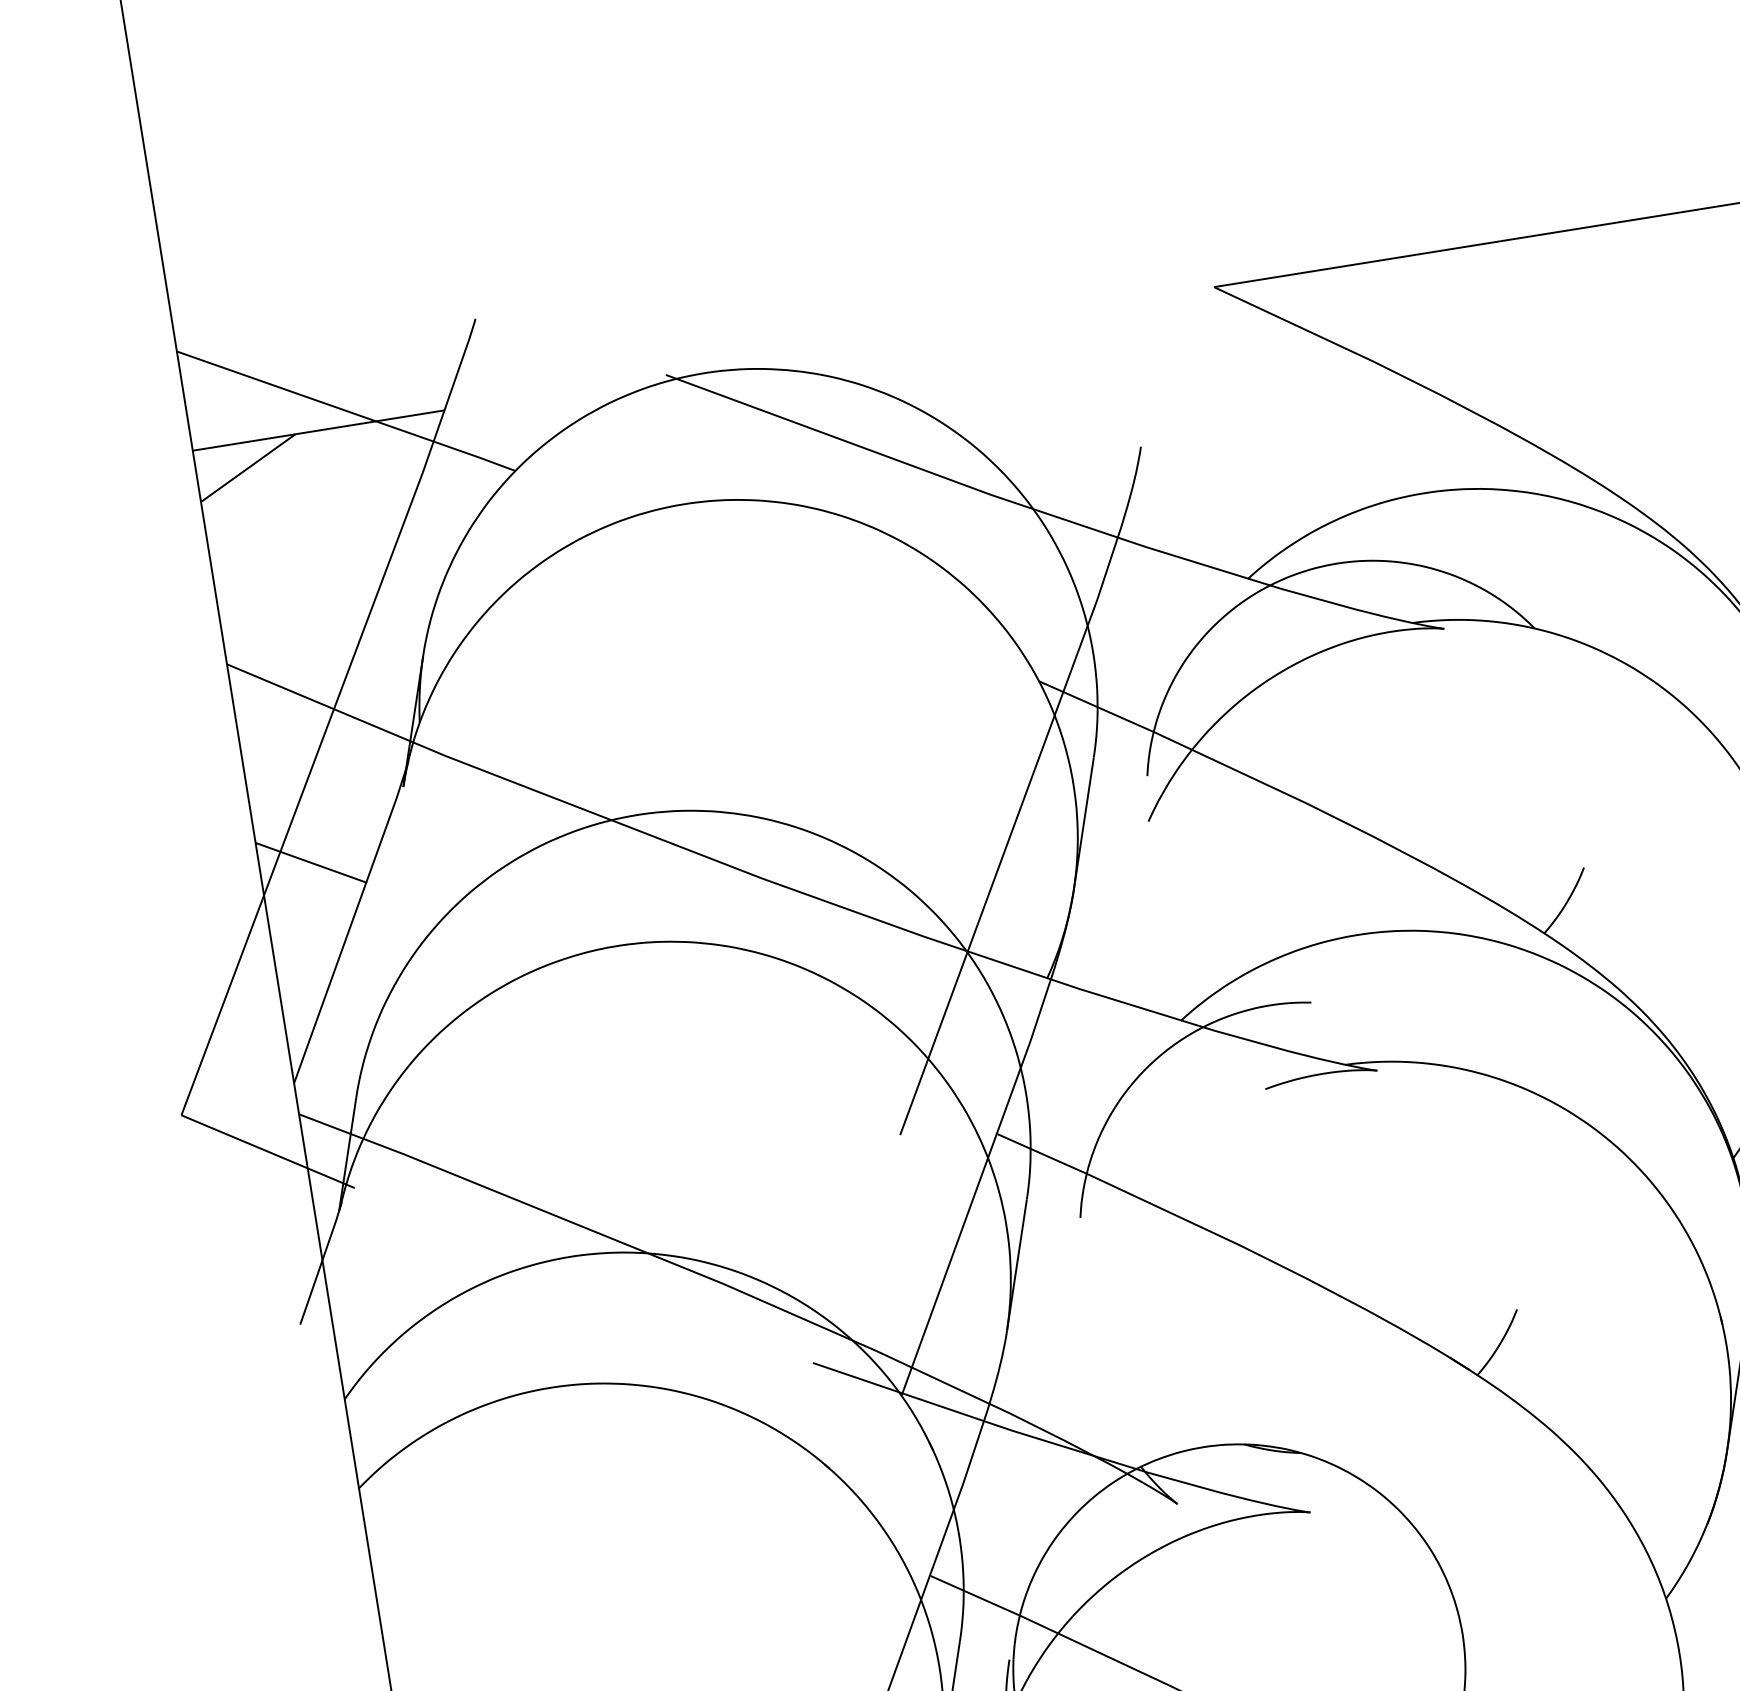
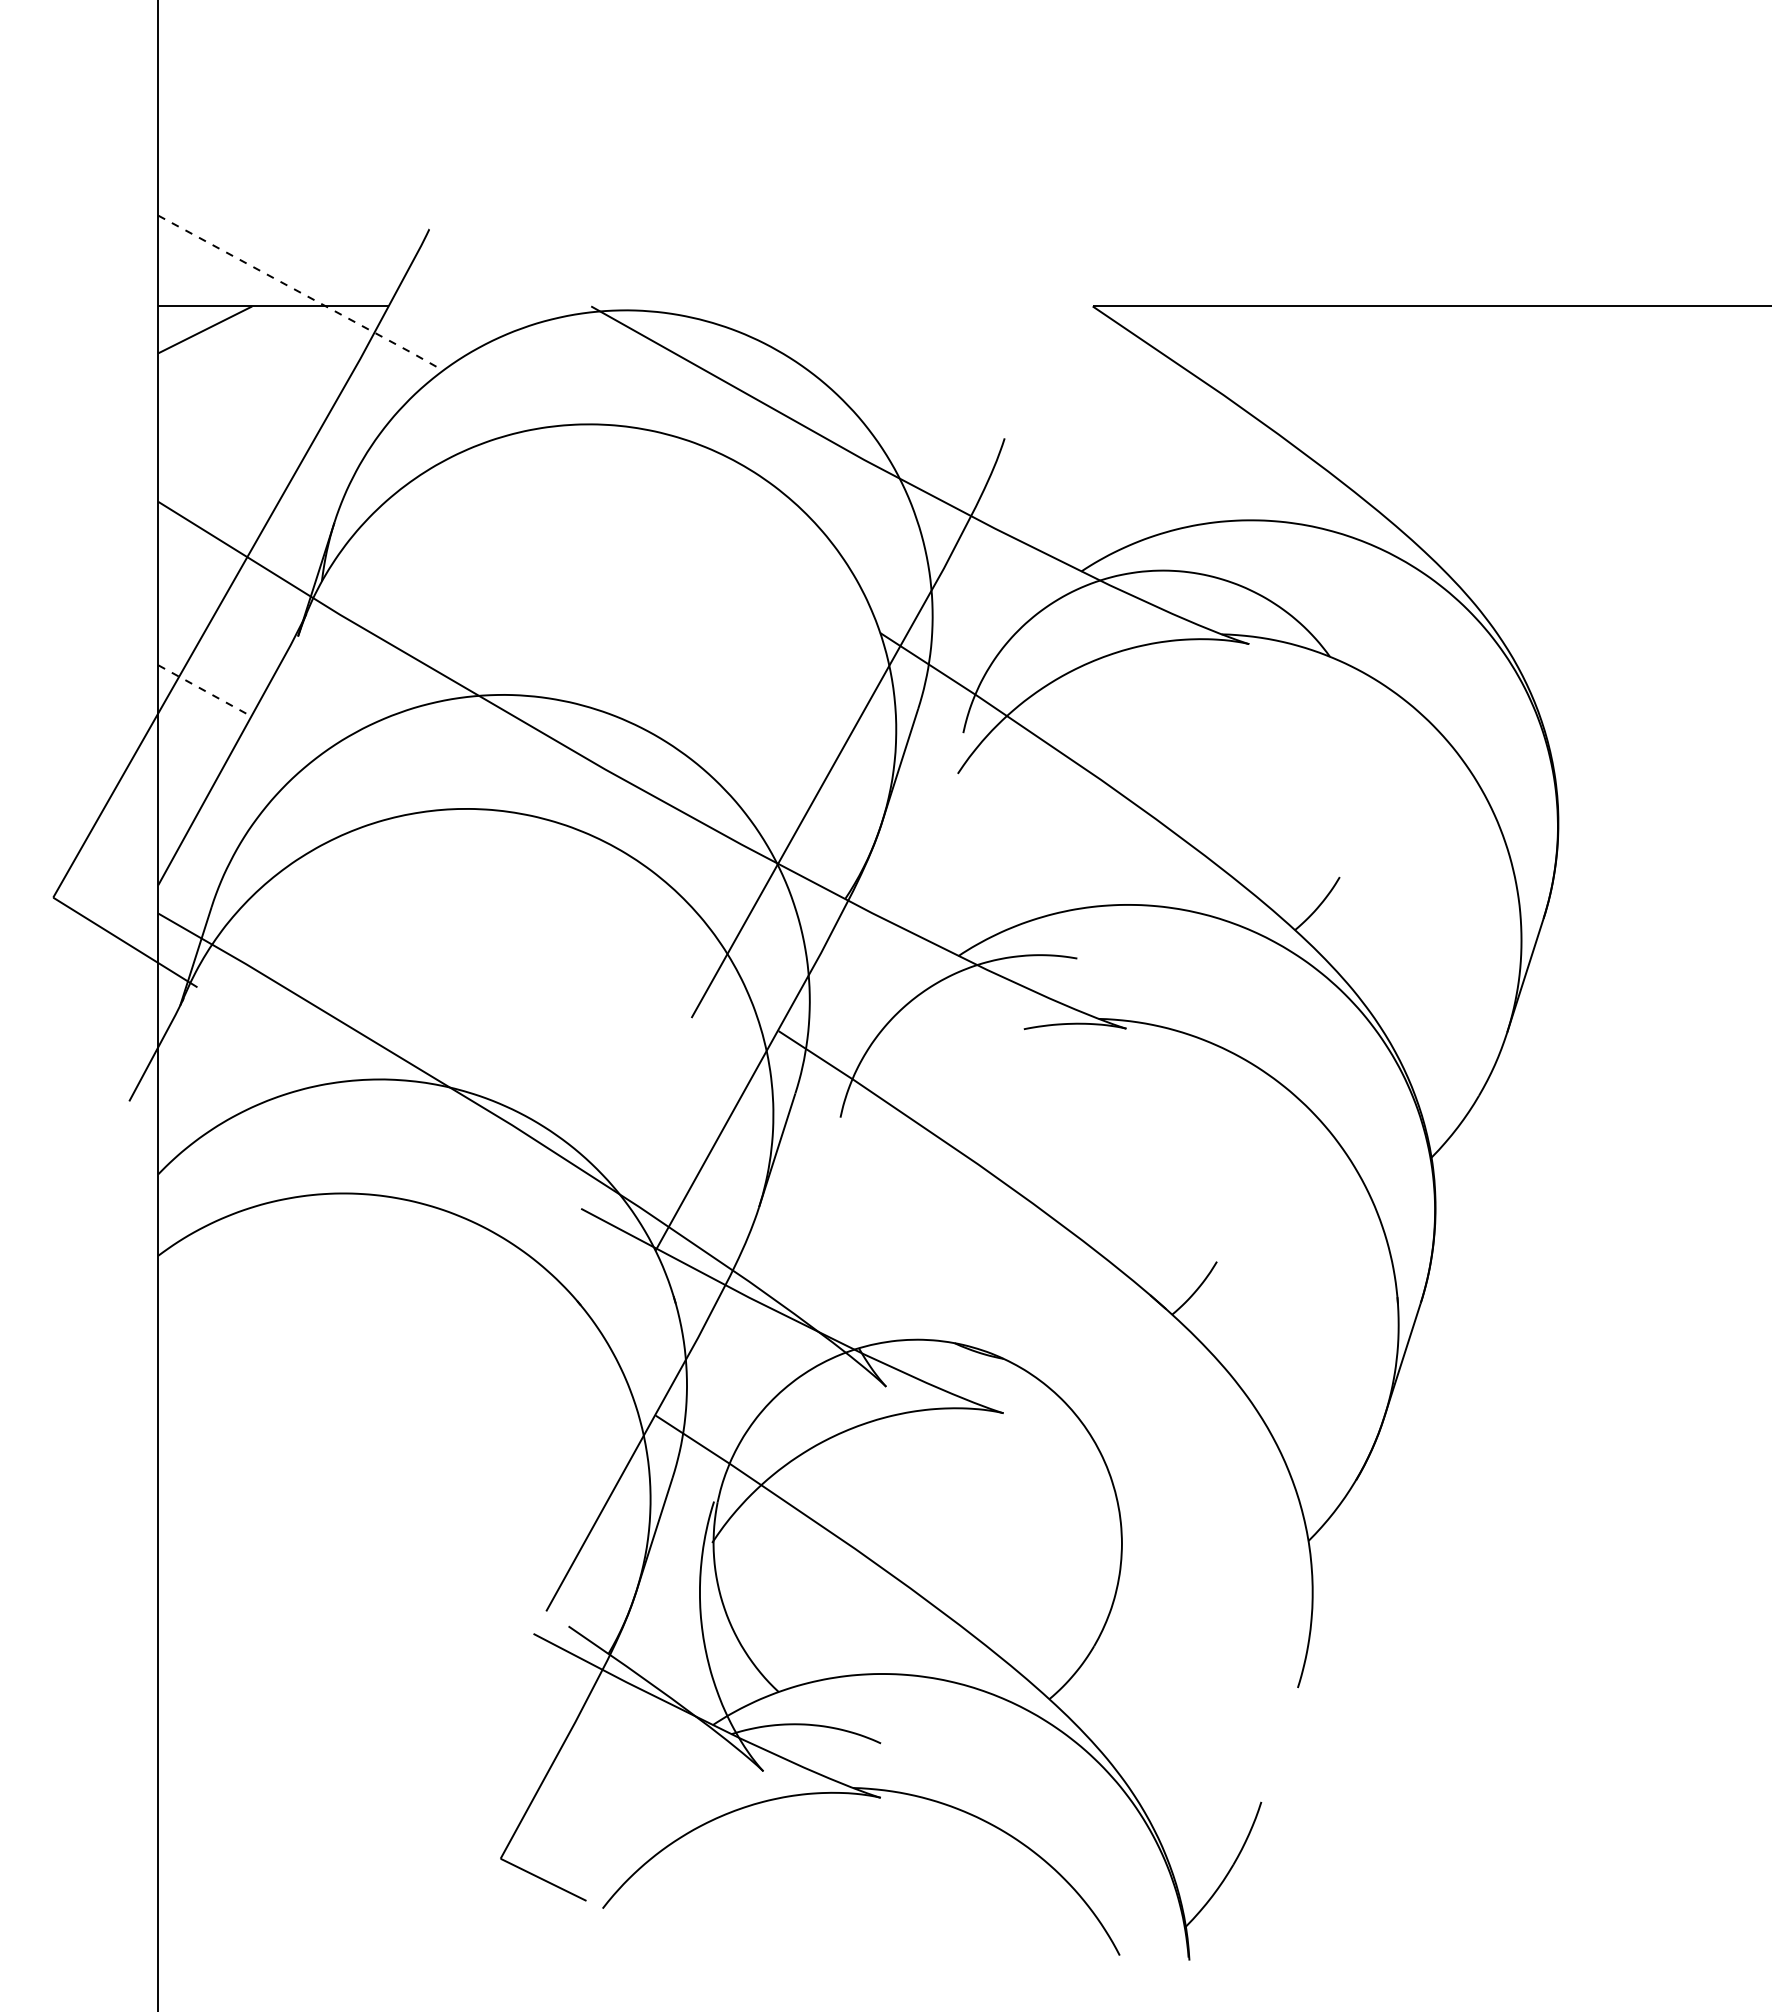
line: (348, 411) -> (302, 293), solid -> dashed
line: (311, 863) -> (205, 691), solid -> dashed

